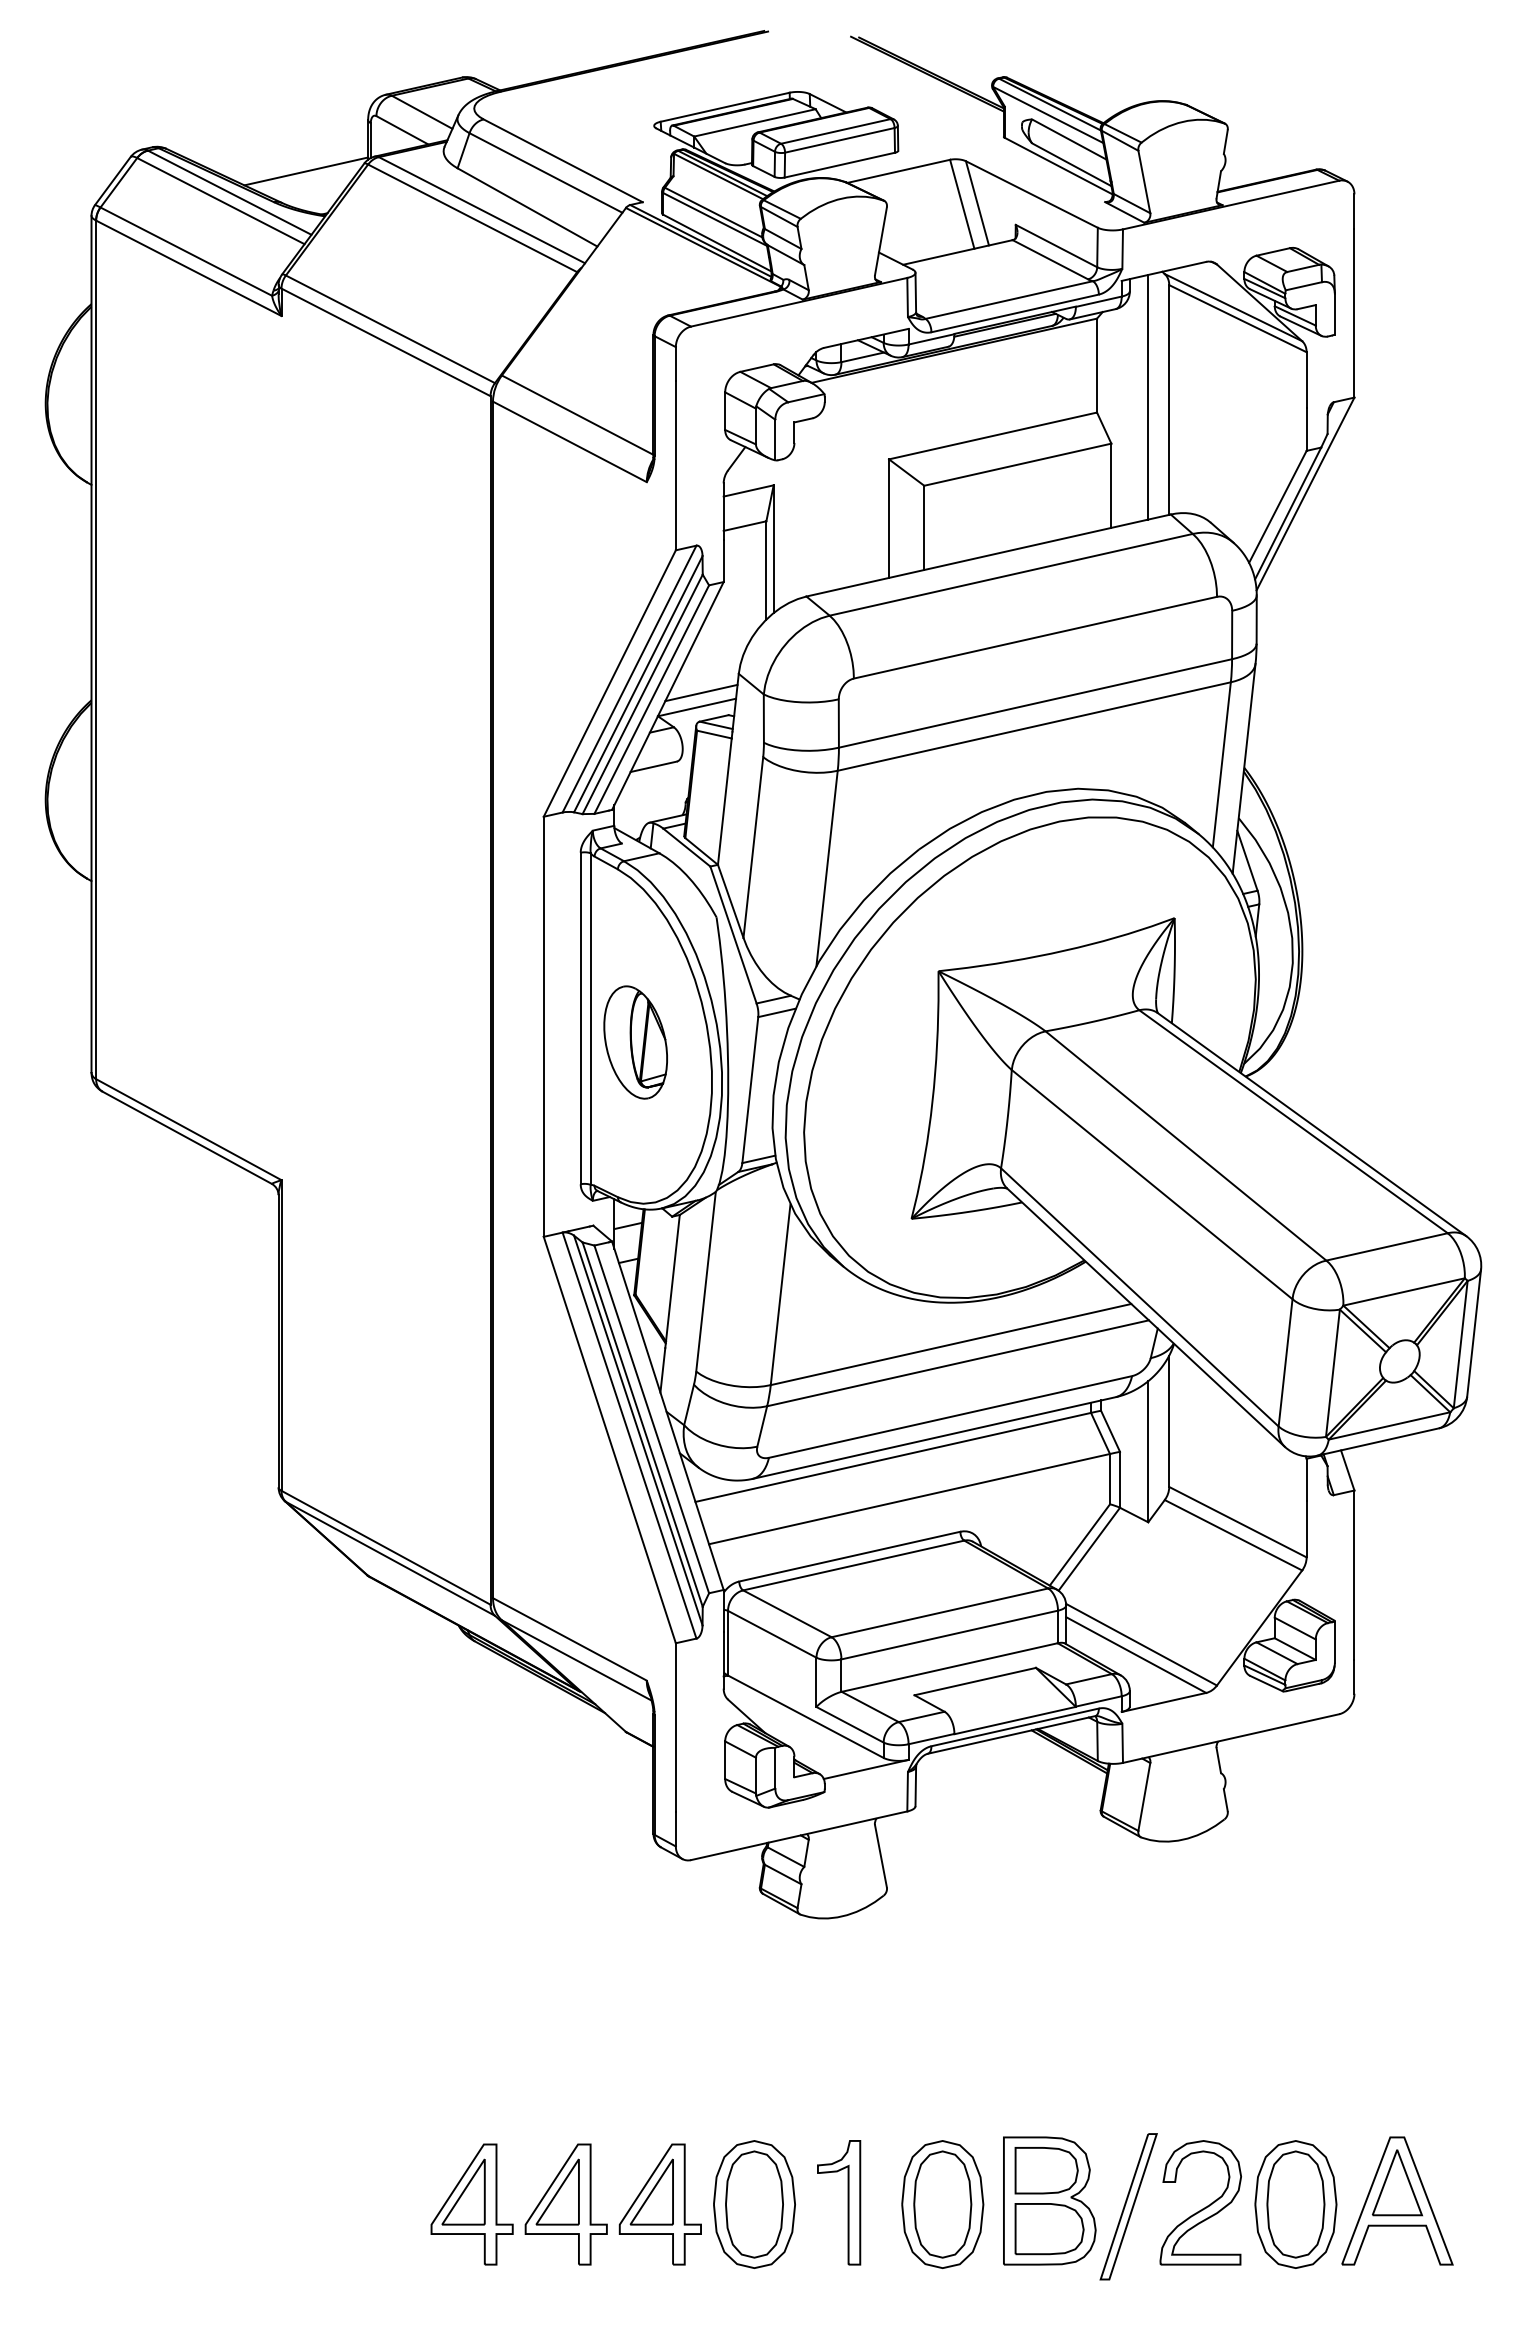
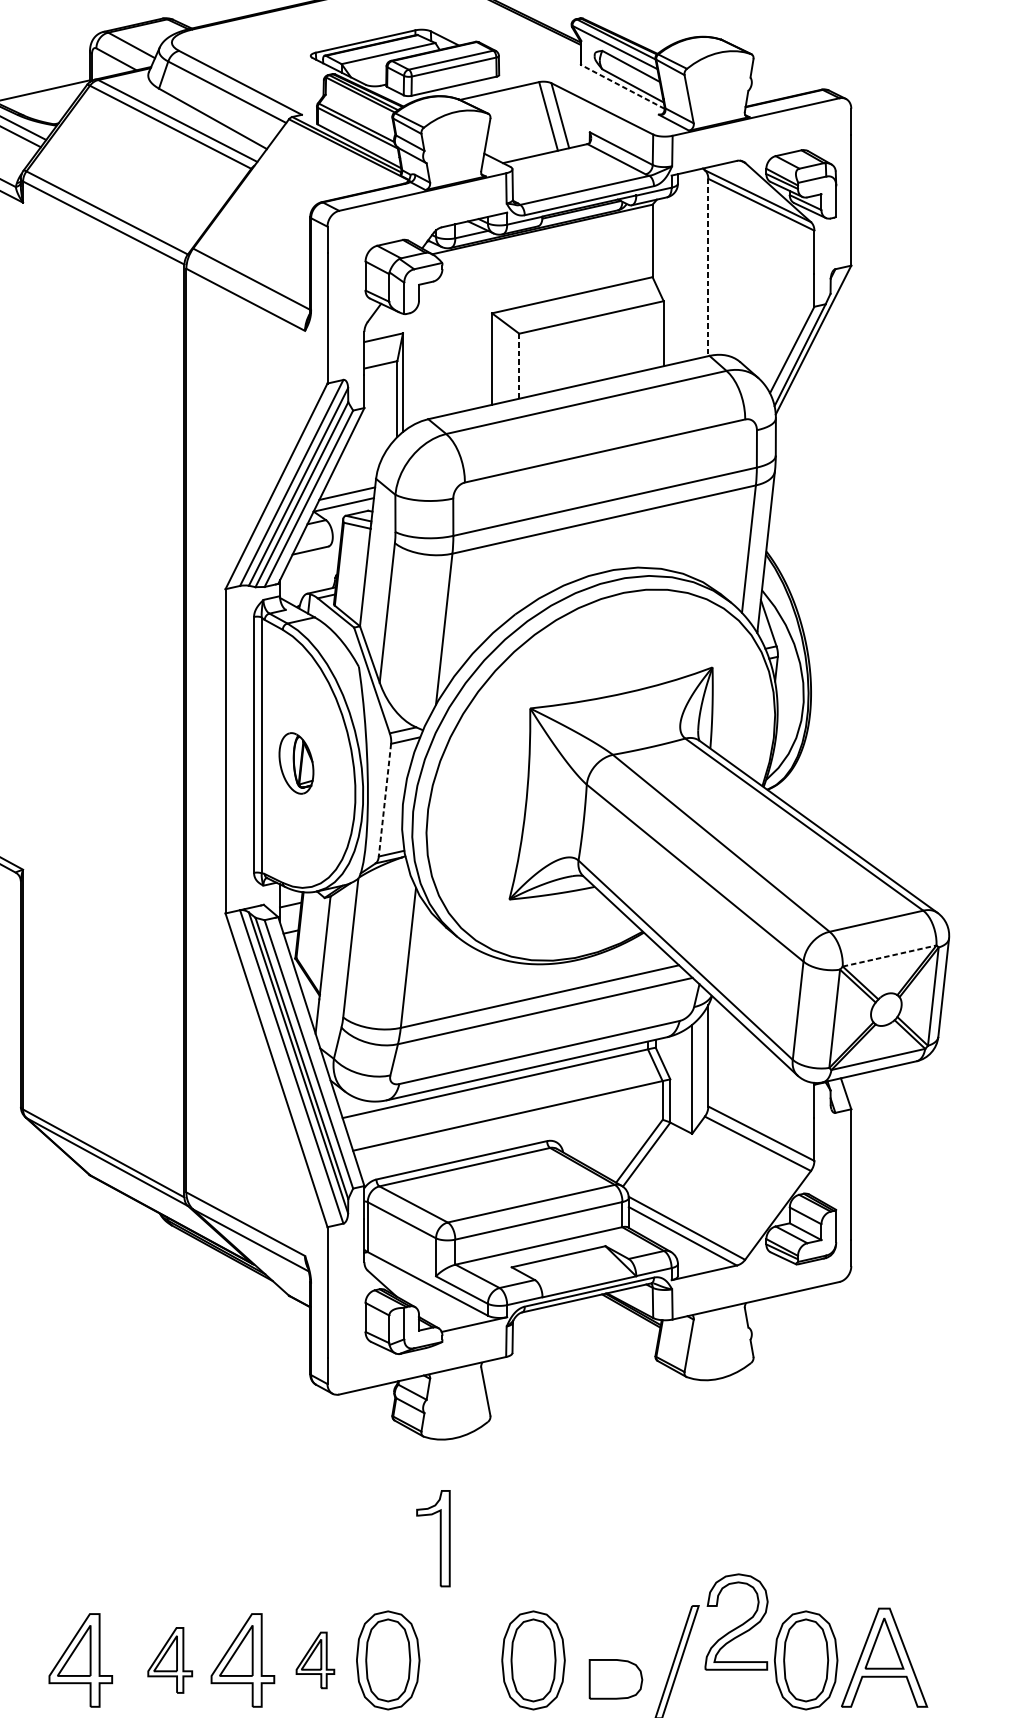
line: (1058, 166) -> (622, 87), solid -> dashed
line: (1148, 396) -> (692, 264), removed
line: (1169, 400) -> (708, 267), solid -> dashed
line: (924, 527) -> (519, 365), solid -> dashed
part: (635, 1042) -> (296, 763), size x0.7
line: (750, 1090) -> (385, 800), solid -> dashed
line: (1404, 1291) -> (889, 955), solid -> dashed
part: (1049, 2200) -> (615, 1657), removed
part: (847, 2202) -> (439, 1538), moved
part: (355, 2204) -> (80, 1660), added
part: (471, 2204) -> (169, 1660), size x0.7
part: (659, 2204) -> (314, 1660), size x0.6
part: (1202, 2208) -> (737, 1626), moved

